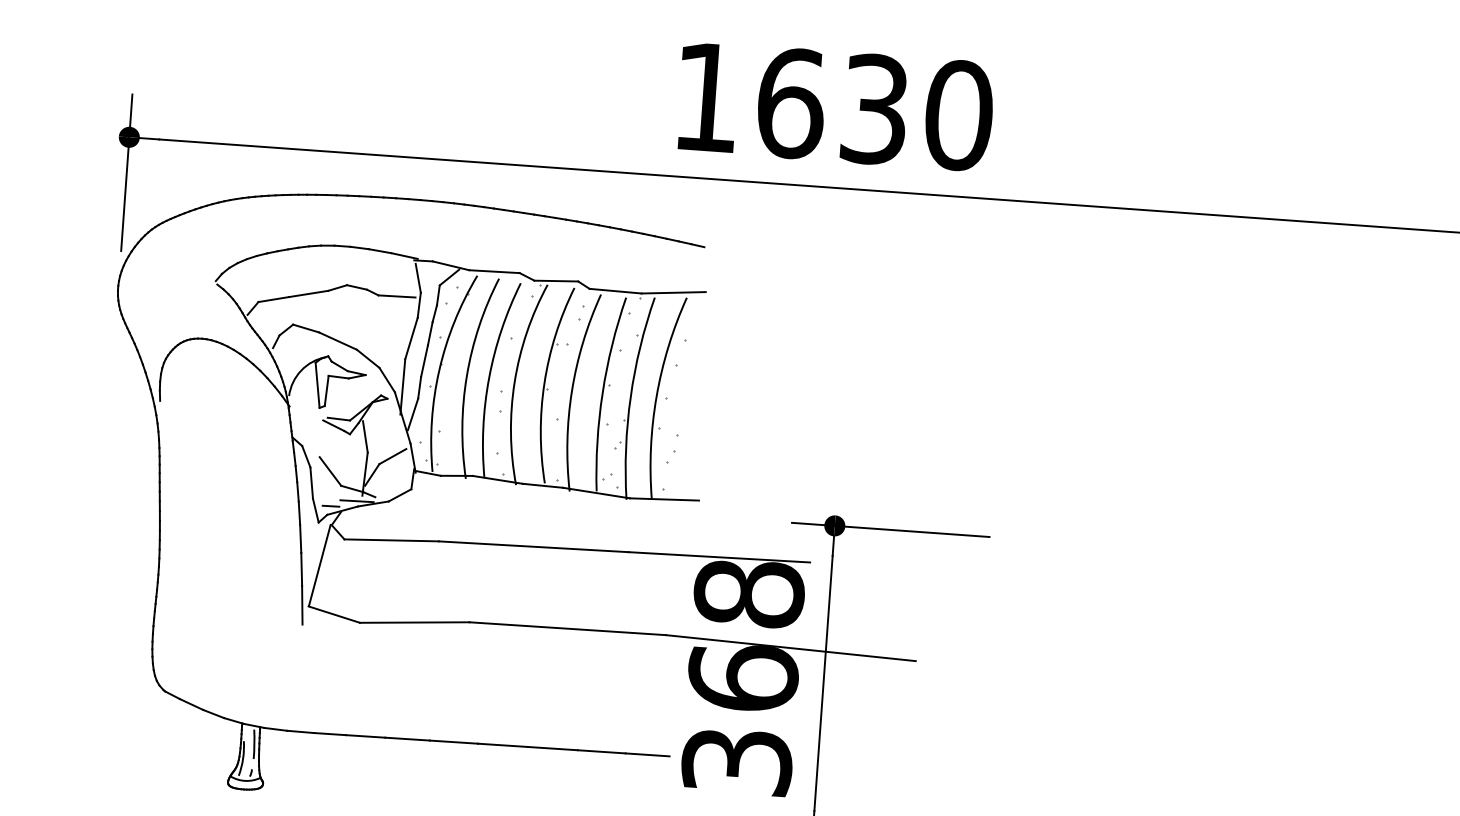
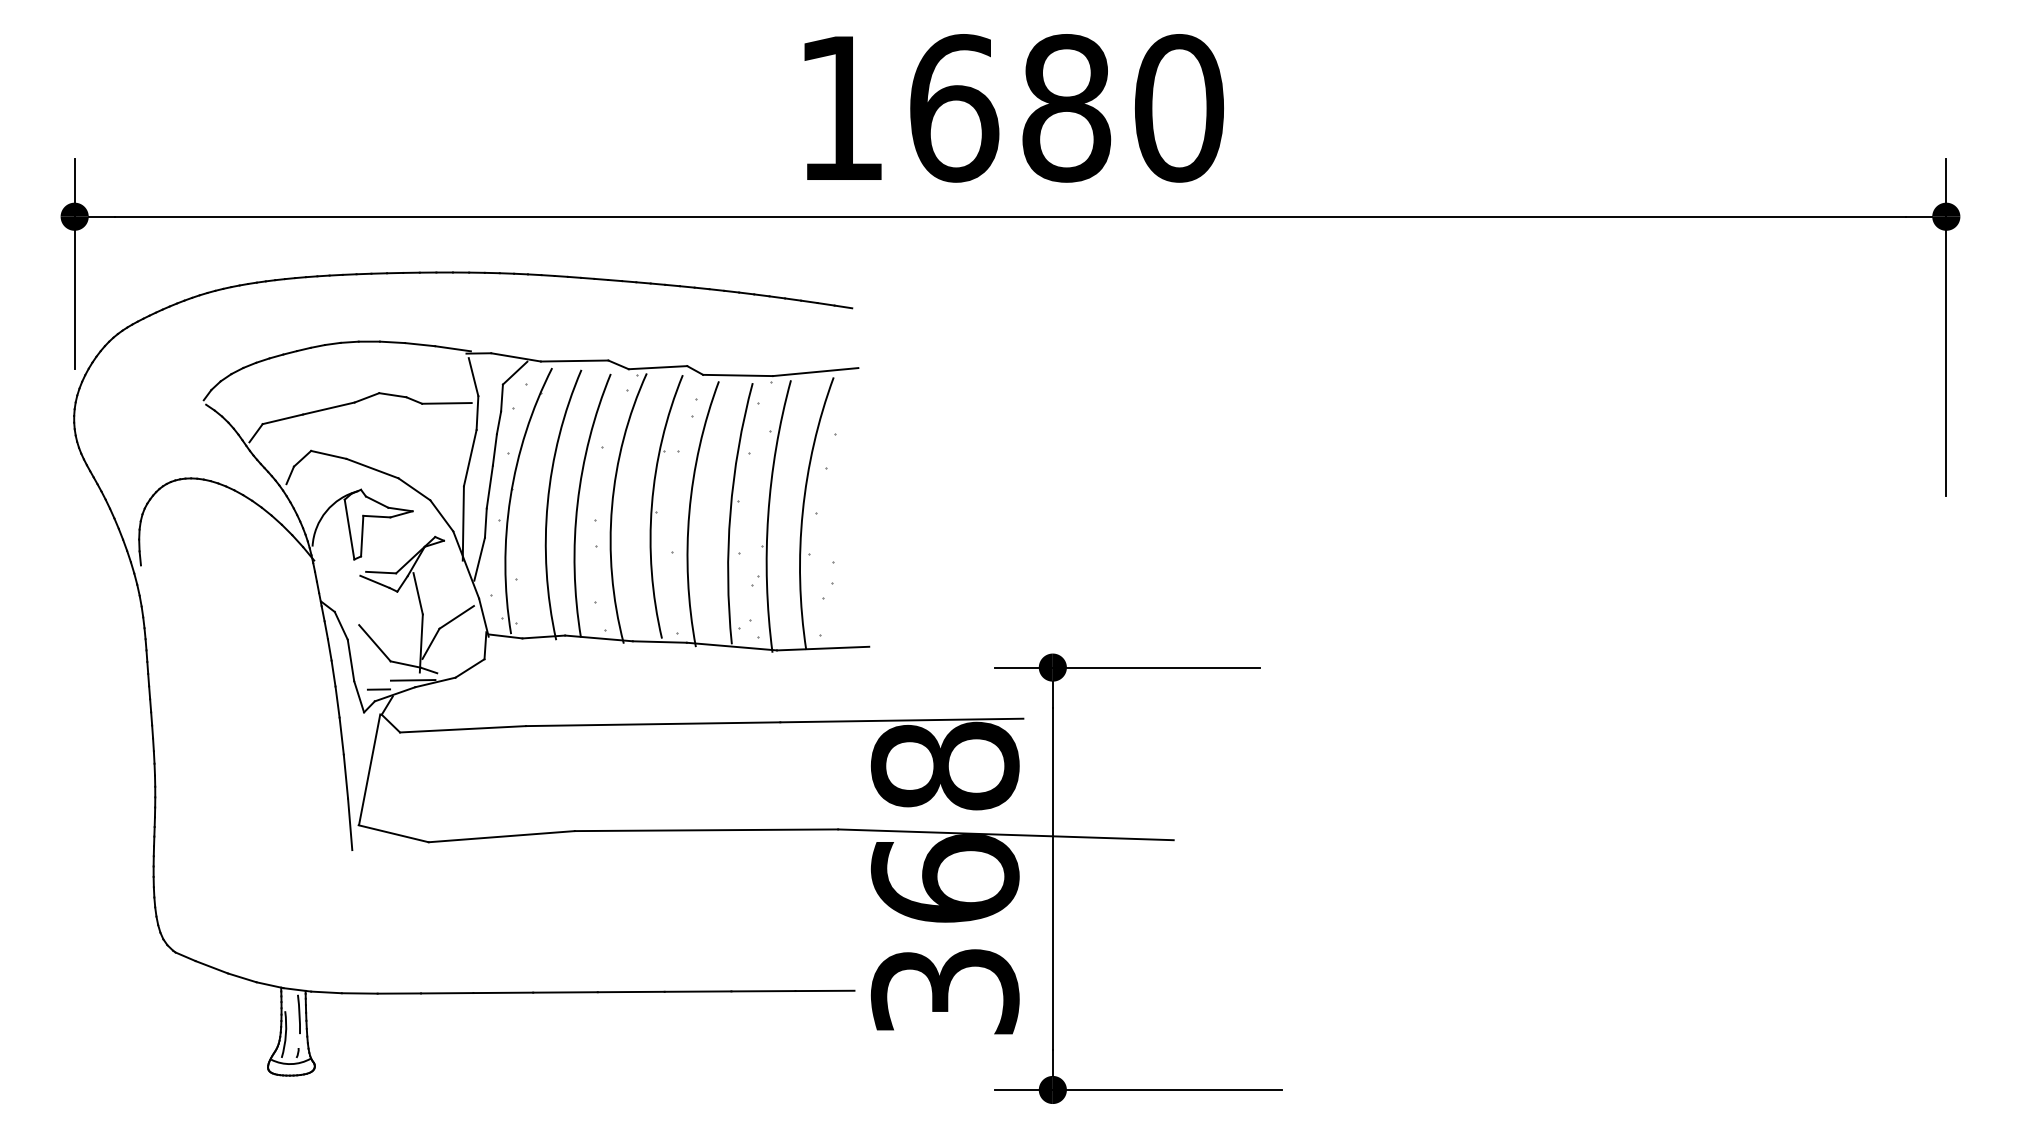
text: (874, 109) -> (1066, 108), 1630 -> 1680

